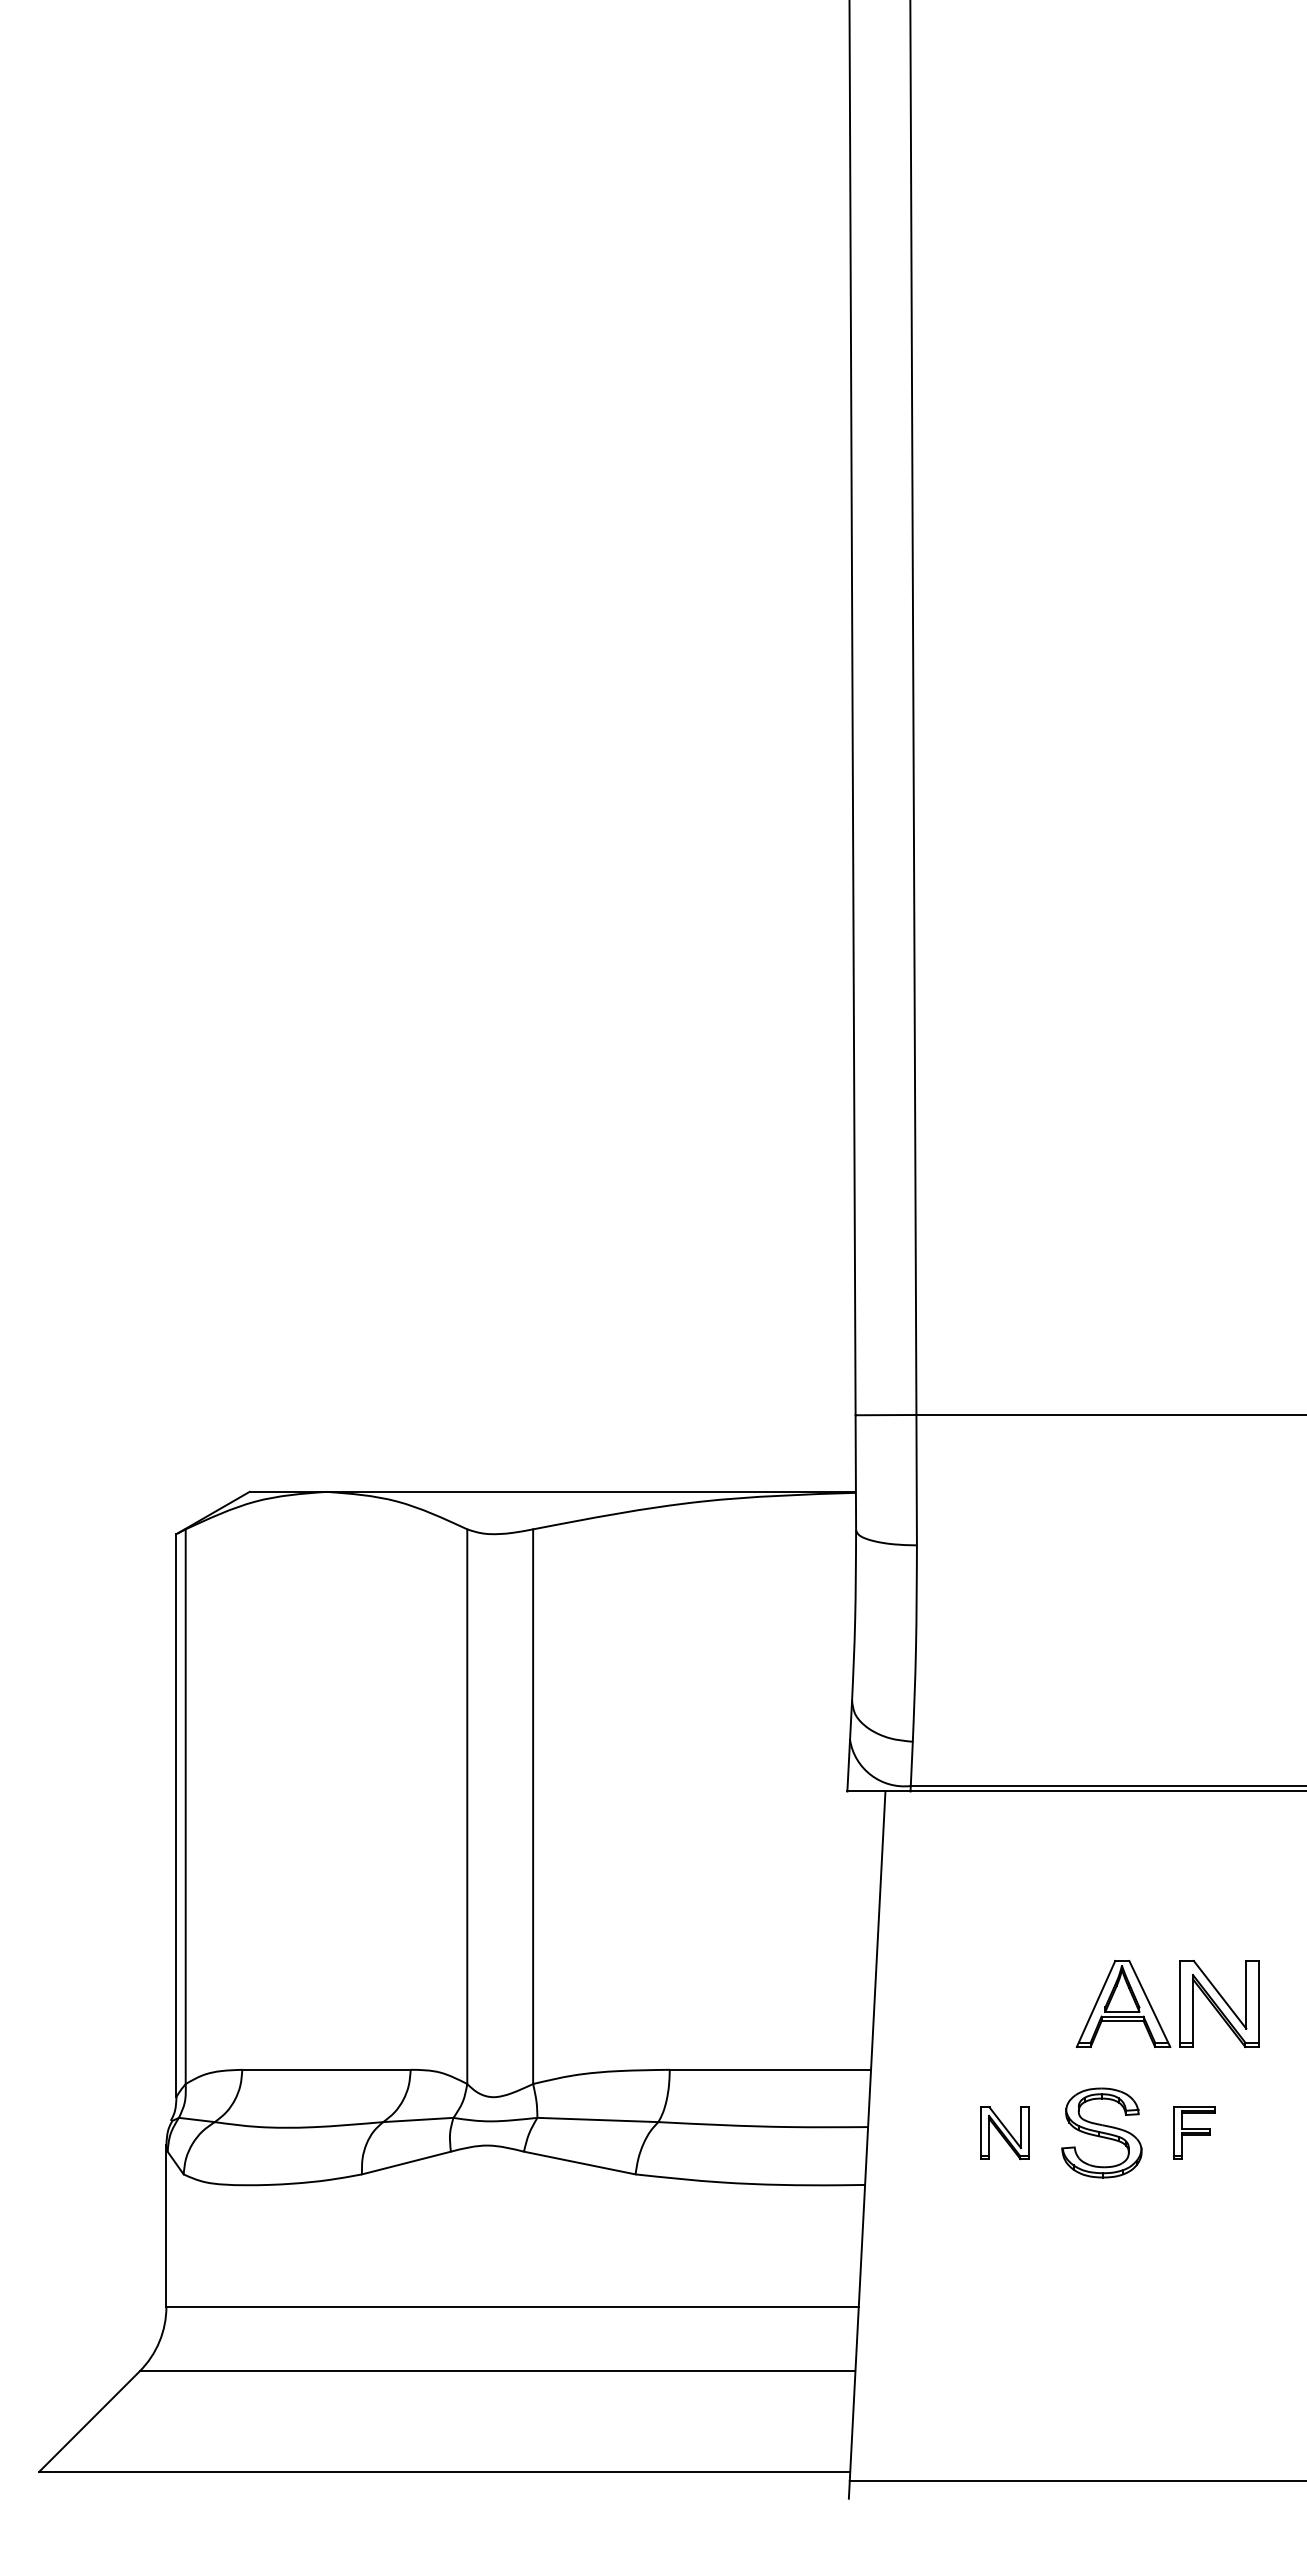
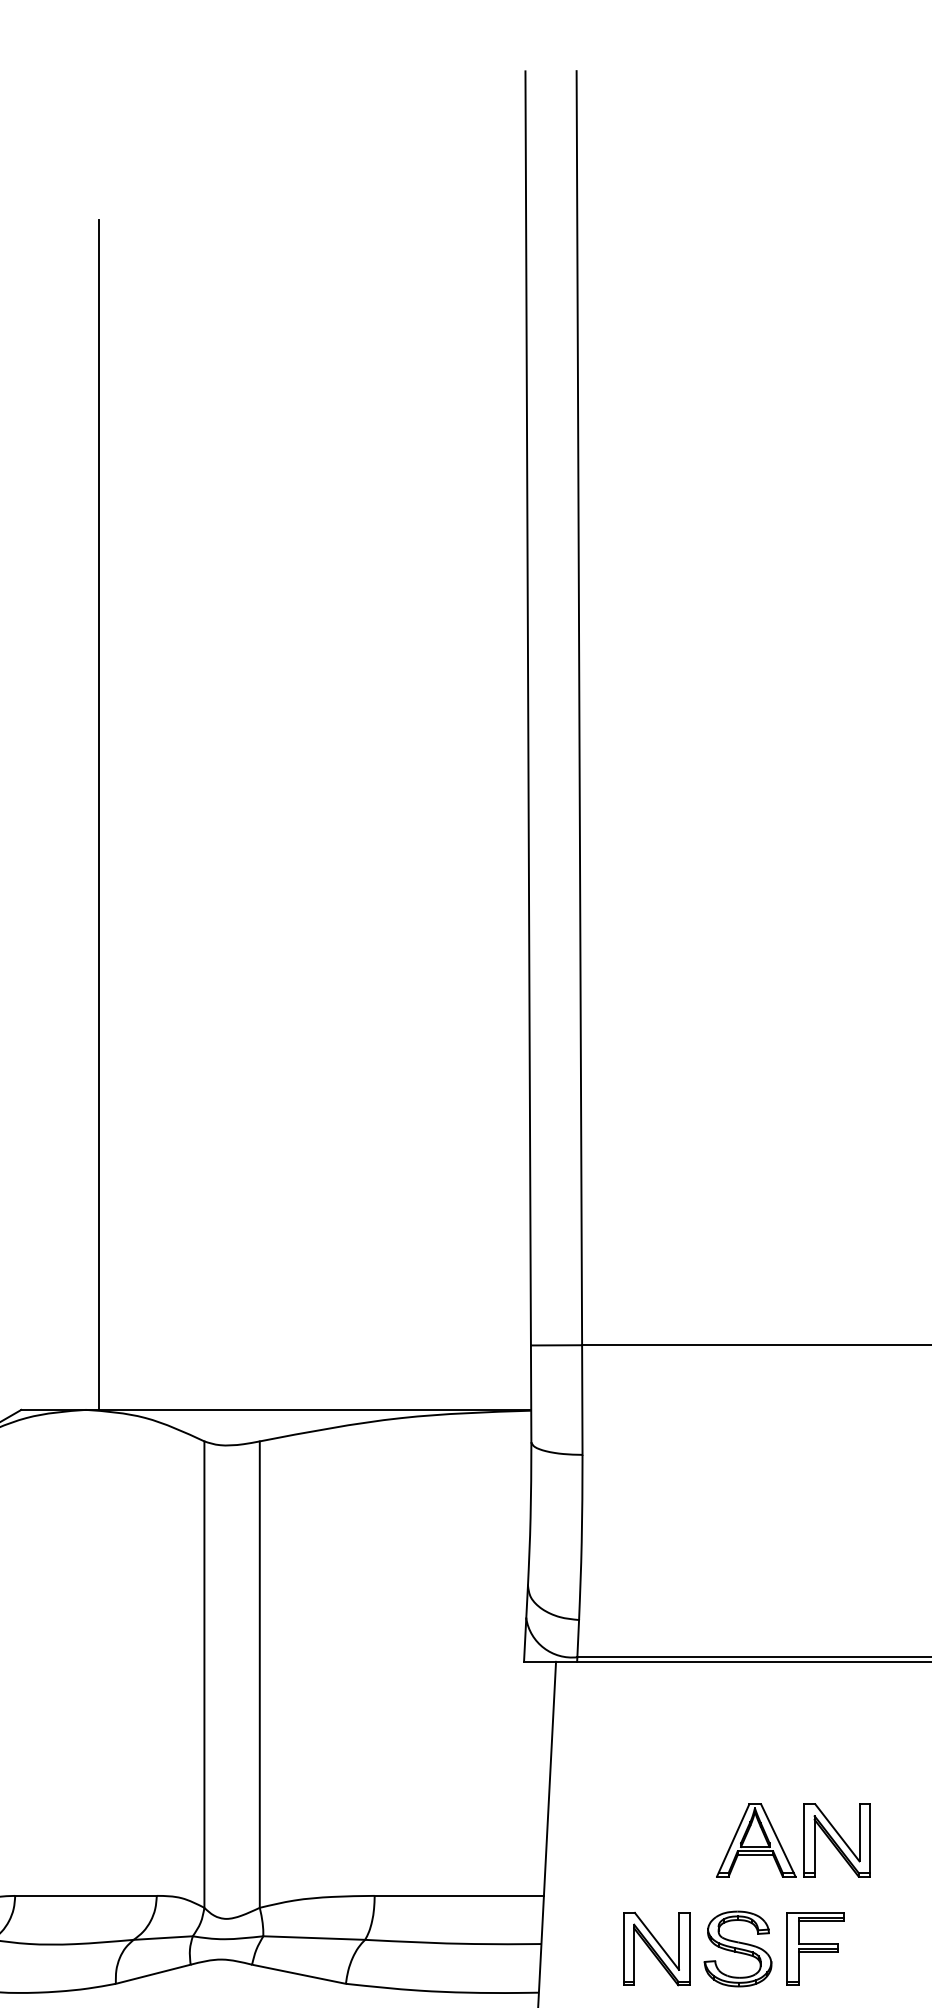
line: (342, 784) -> (99, 815), added
part: (1194, 2132) -> (815, 1948), size x1.67
part: (1004, 2133) -> (656, 1949), size x1.67

